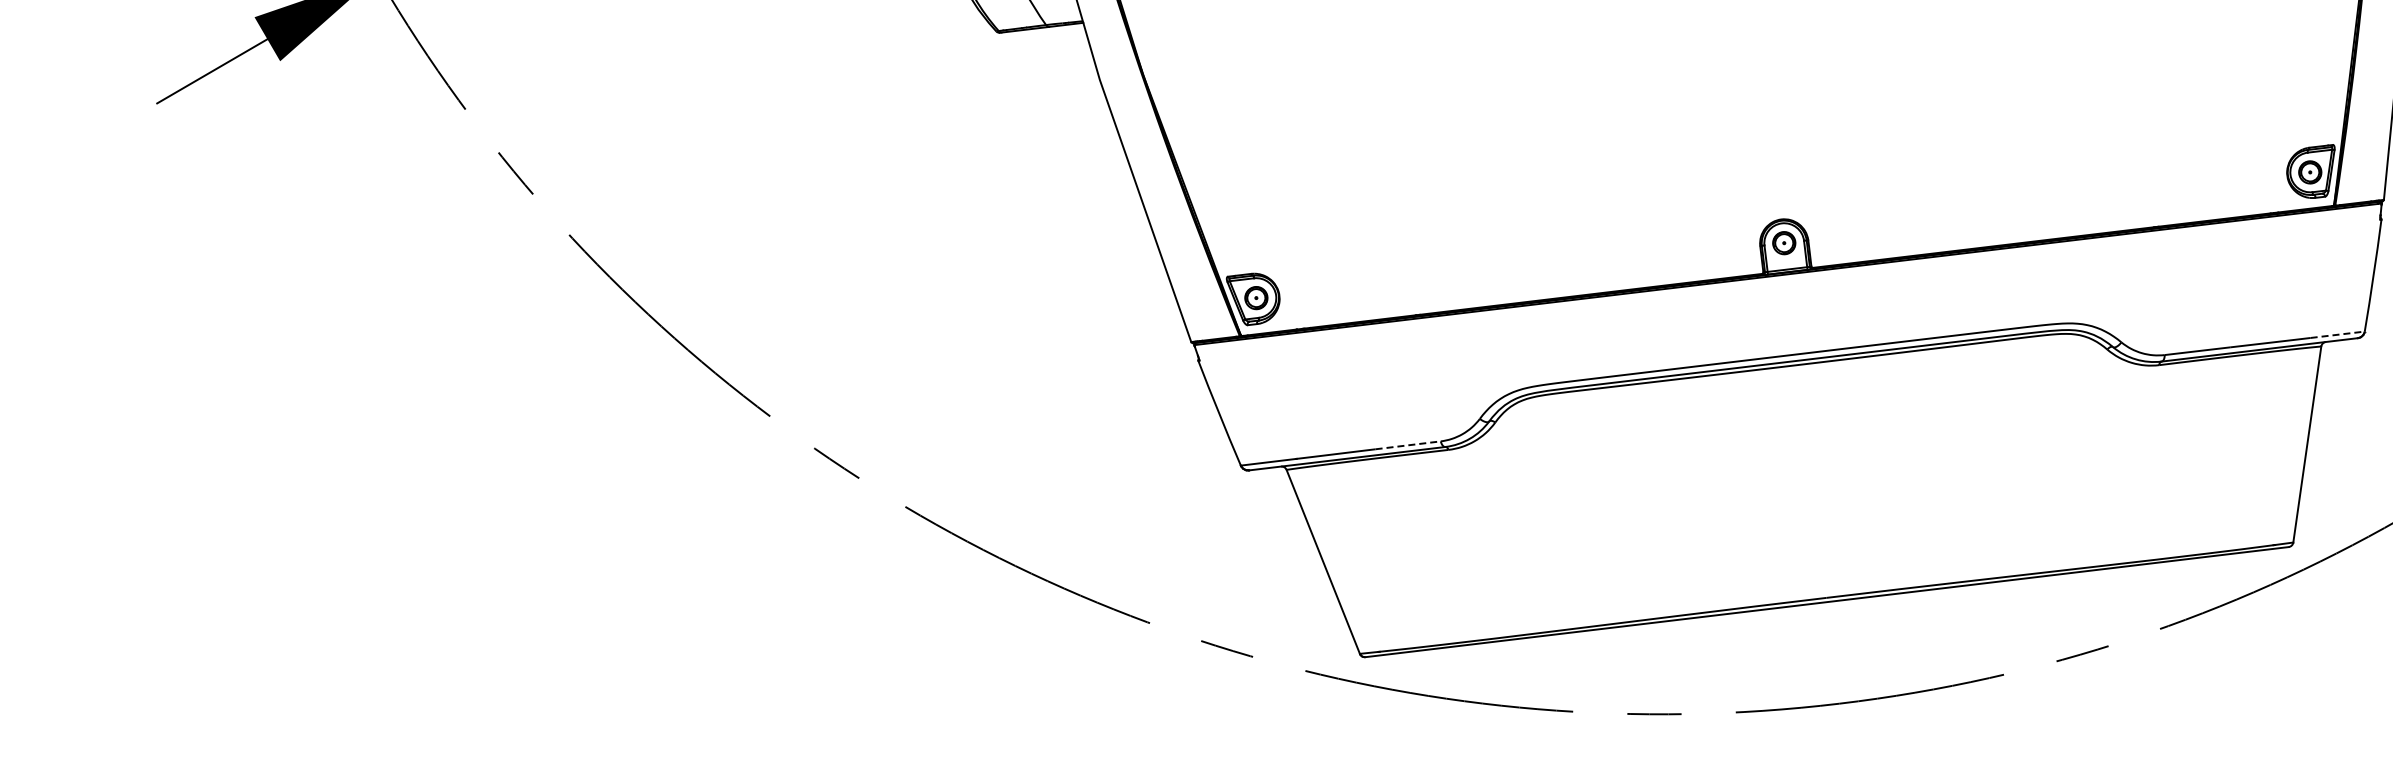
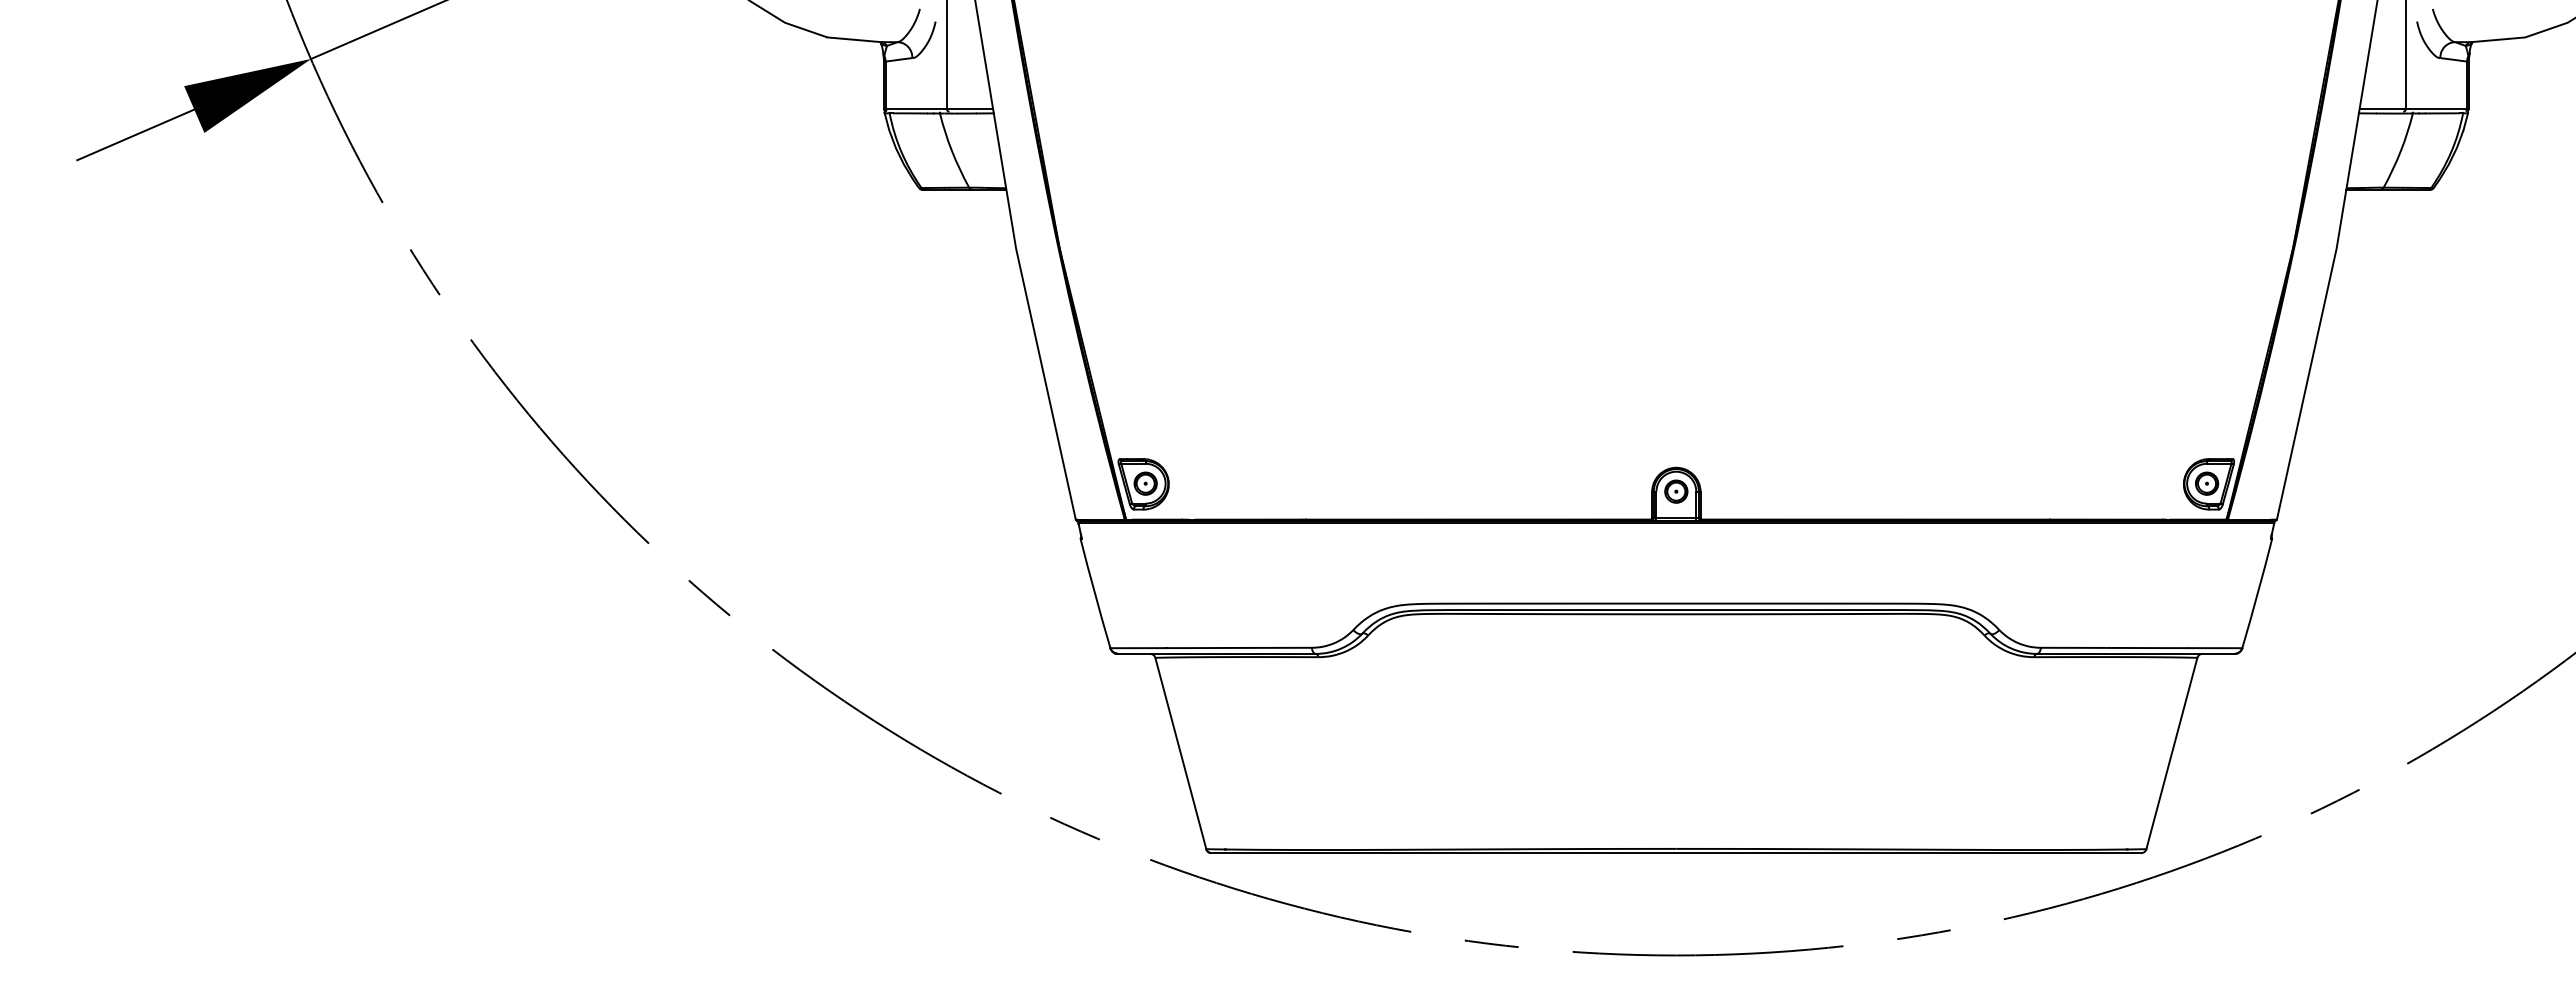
line: (2338, 335) -> (2215, 648), dashed -> solid
line: (1407, 445) -> (1278, 647), dashed -> solid

